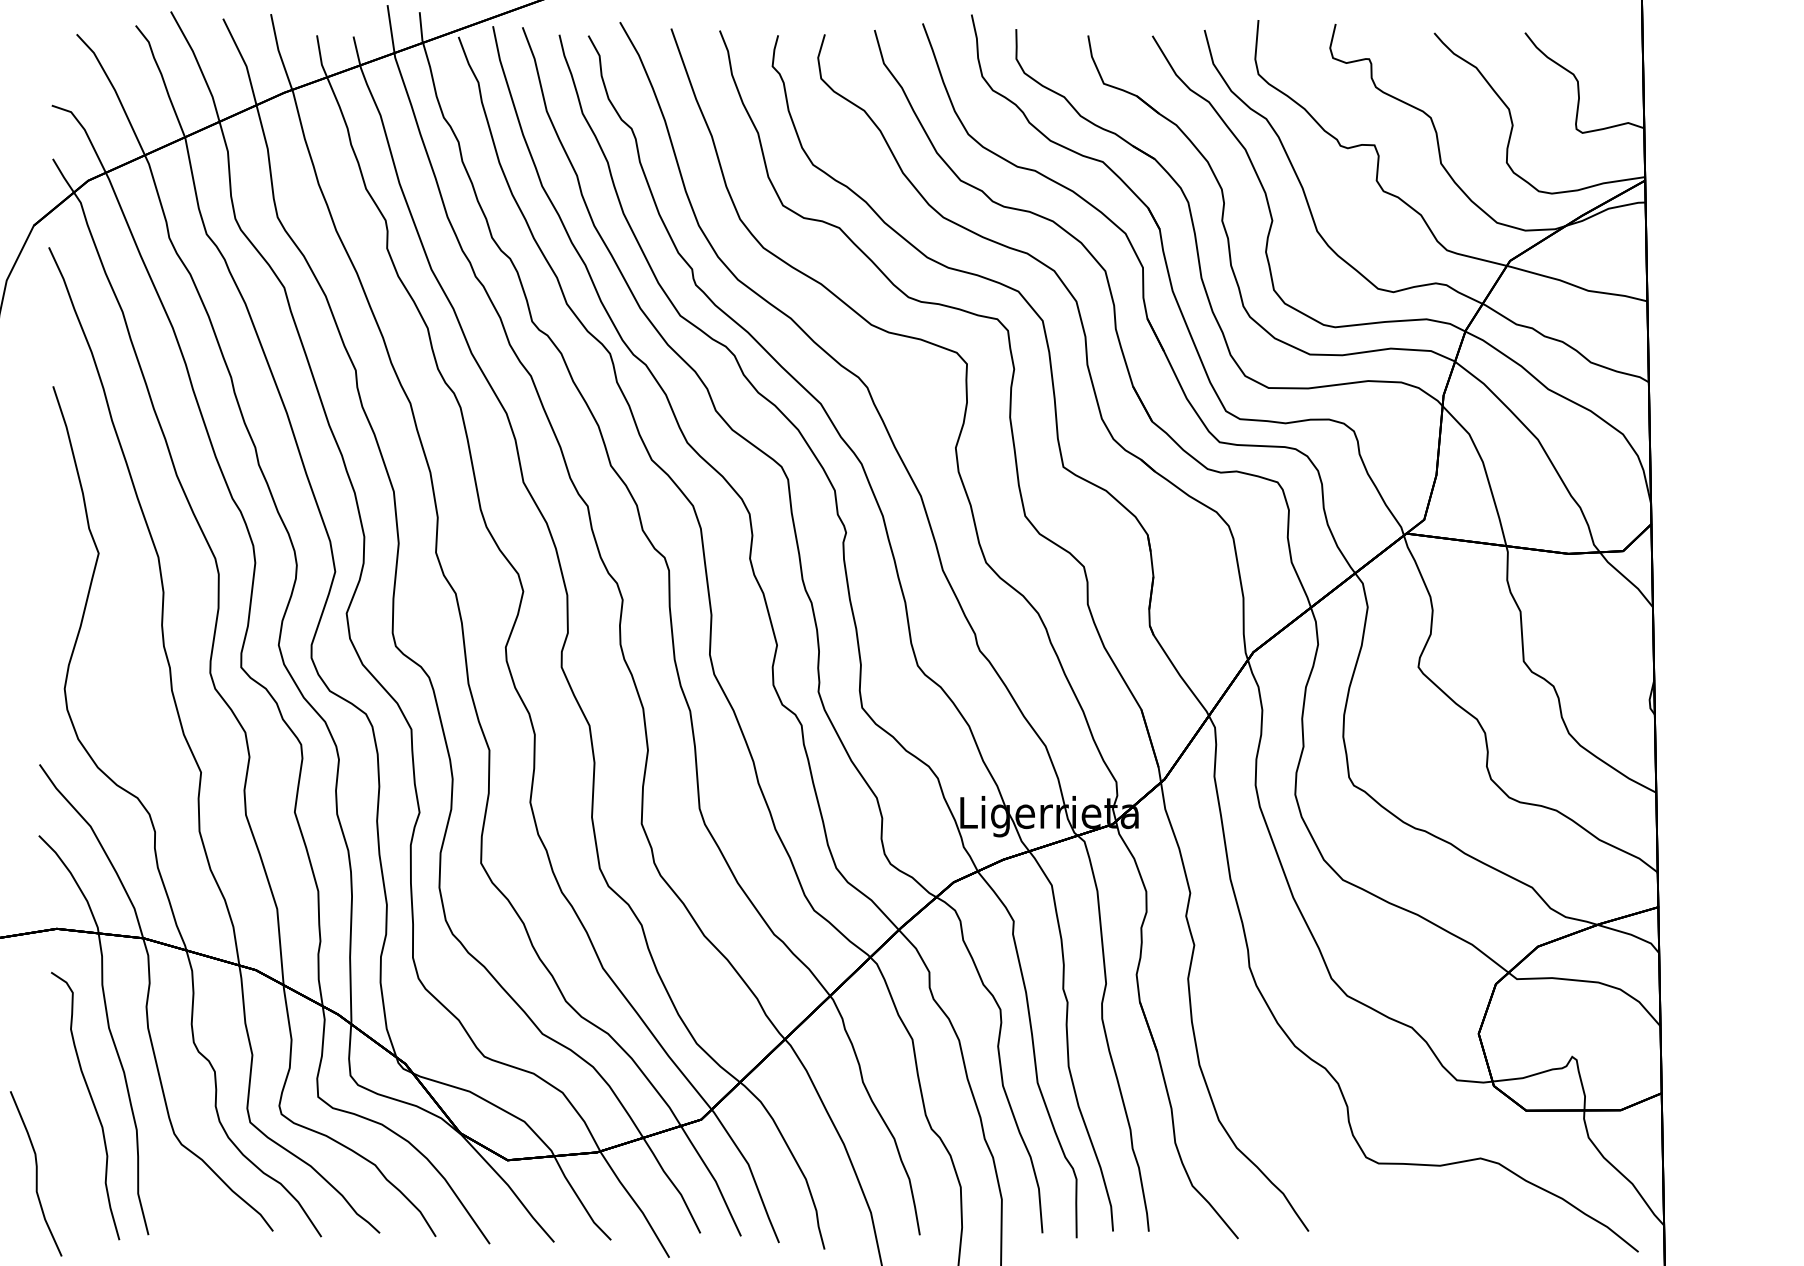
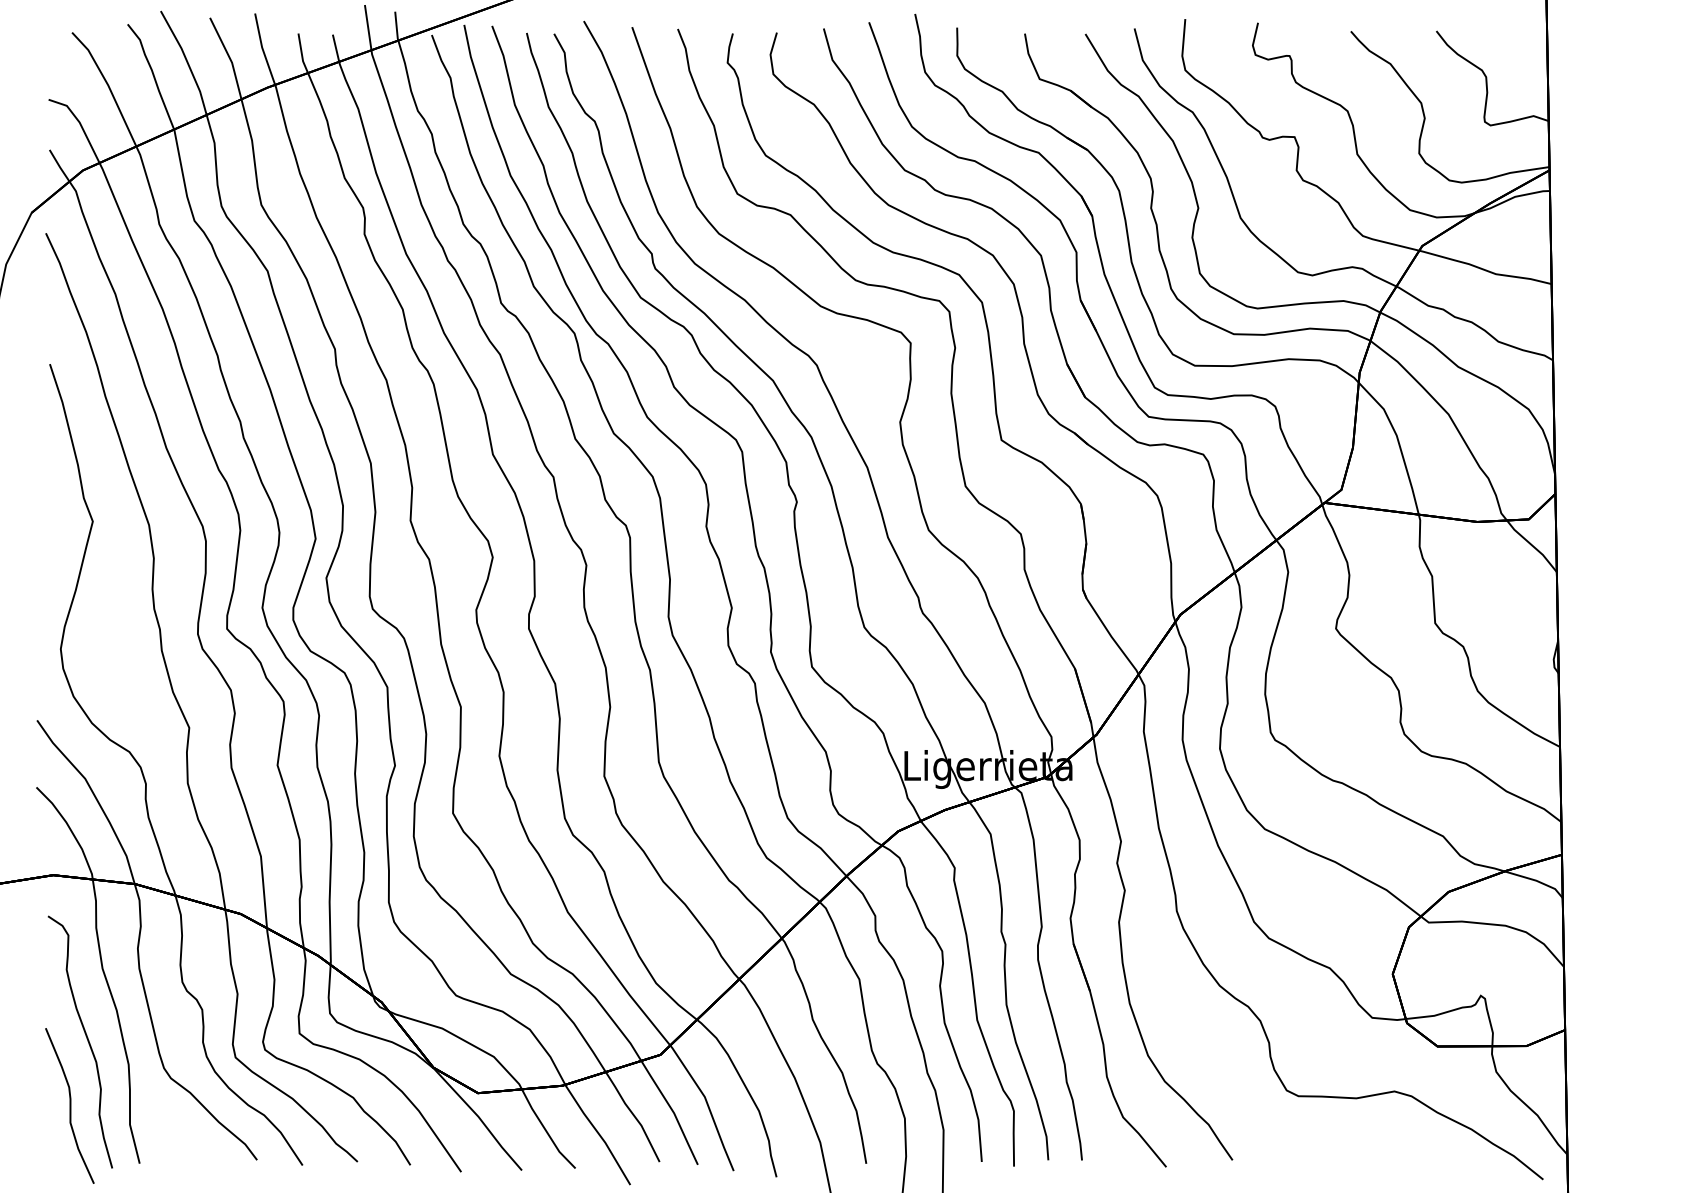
curve: (35, 1173) -> (69, 1105), moved

